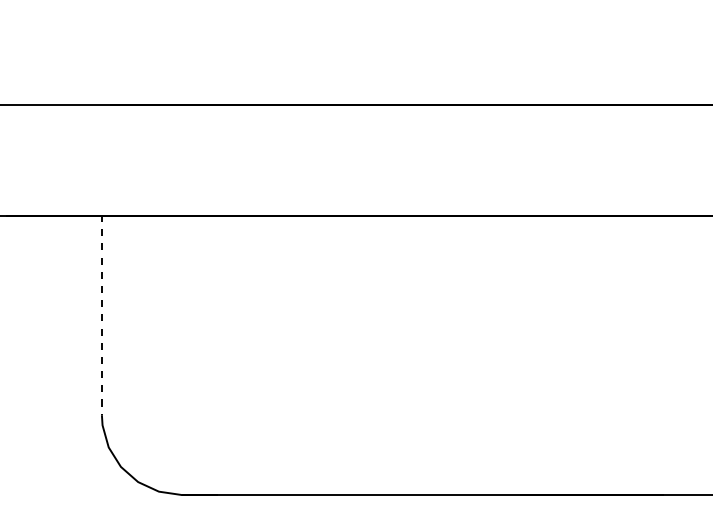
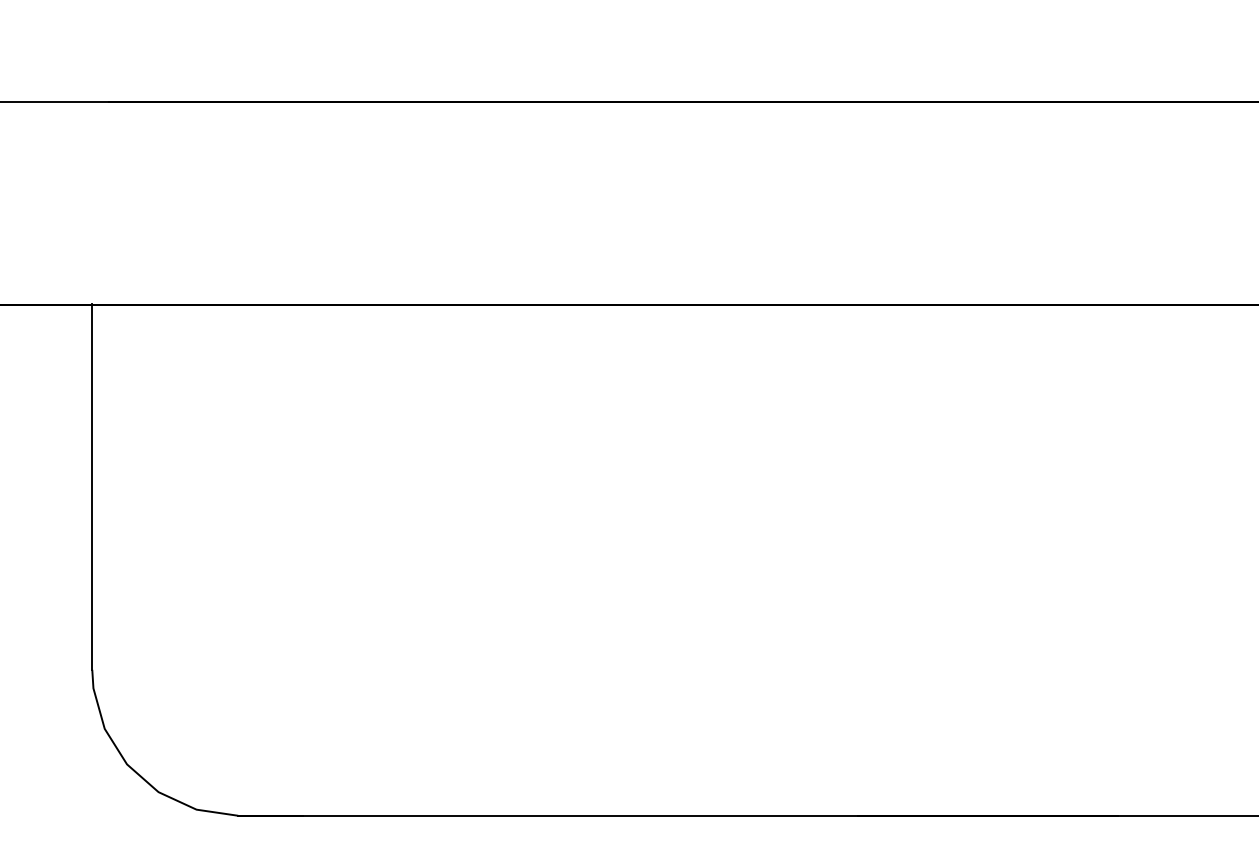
line: (101, 315) -> (91, 487), dashed -> solid

